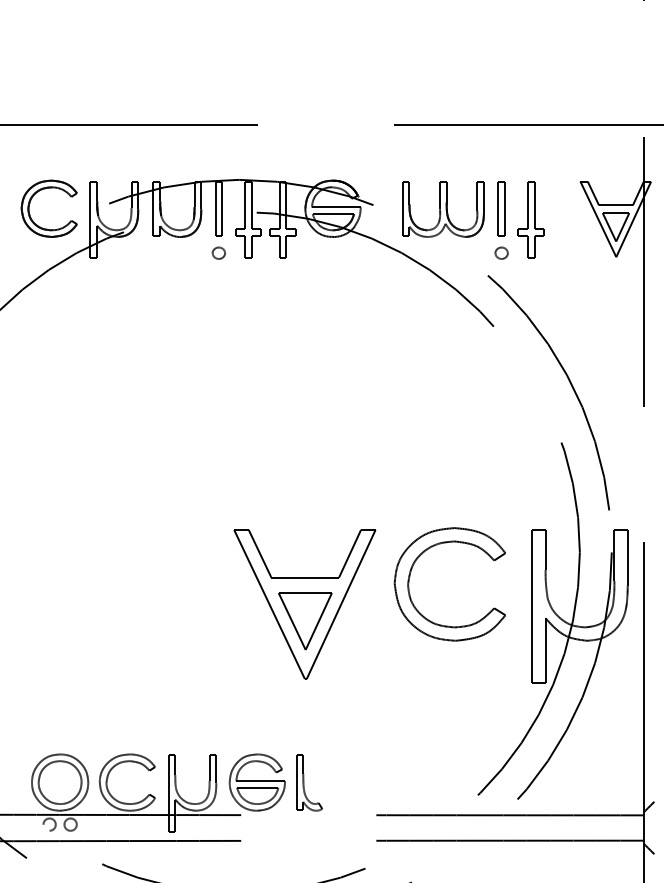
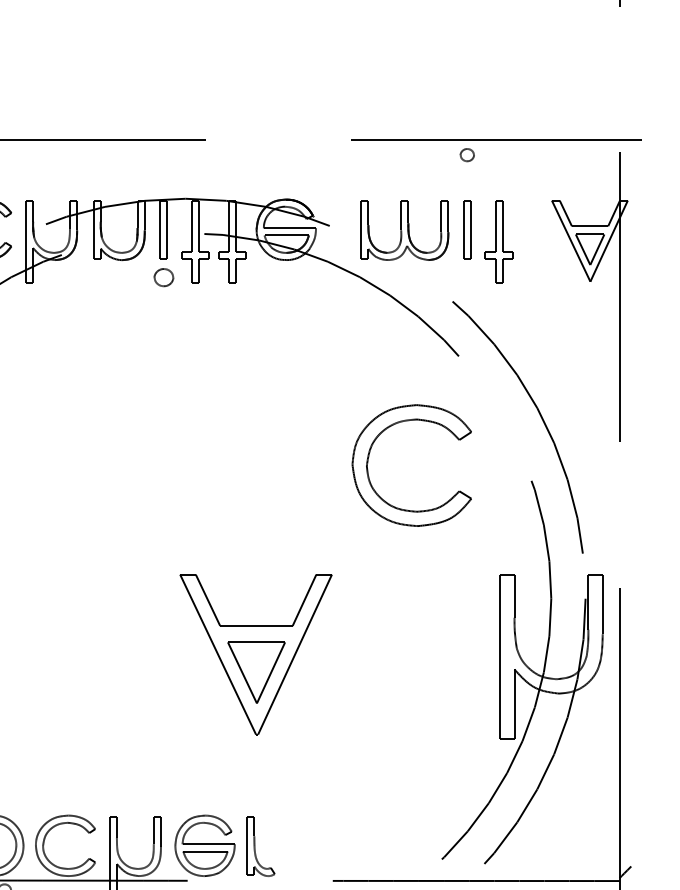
part: (218, 252) -> (163, 276), size x1.4
part: (501, 252) -> (467, 154), moved
part: (410, 577) -> (369, 458), moved

